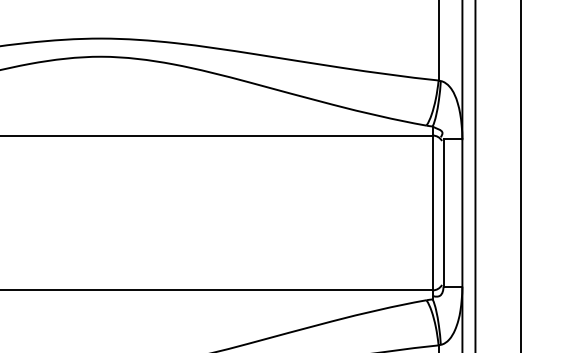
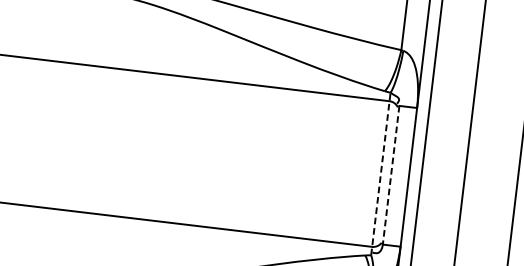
line: (432, 212) -> (380, 173), solid -> dashed
line: (443, 212) -> (391, 174), solid -> dashed

